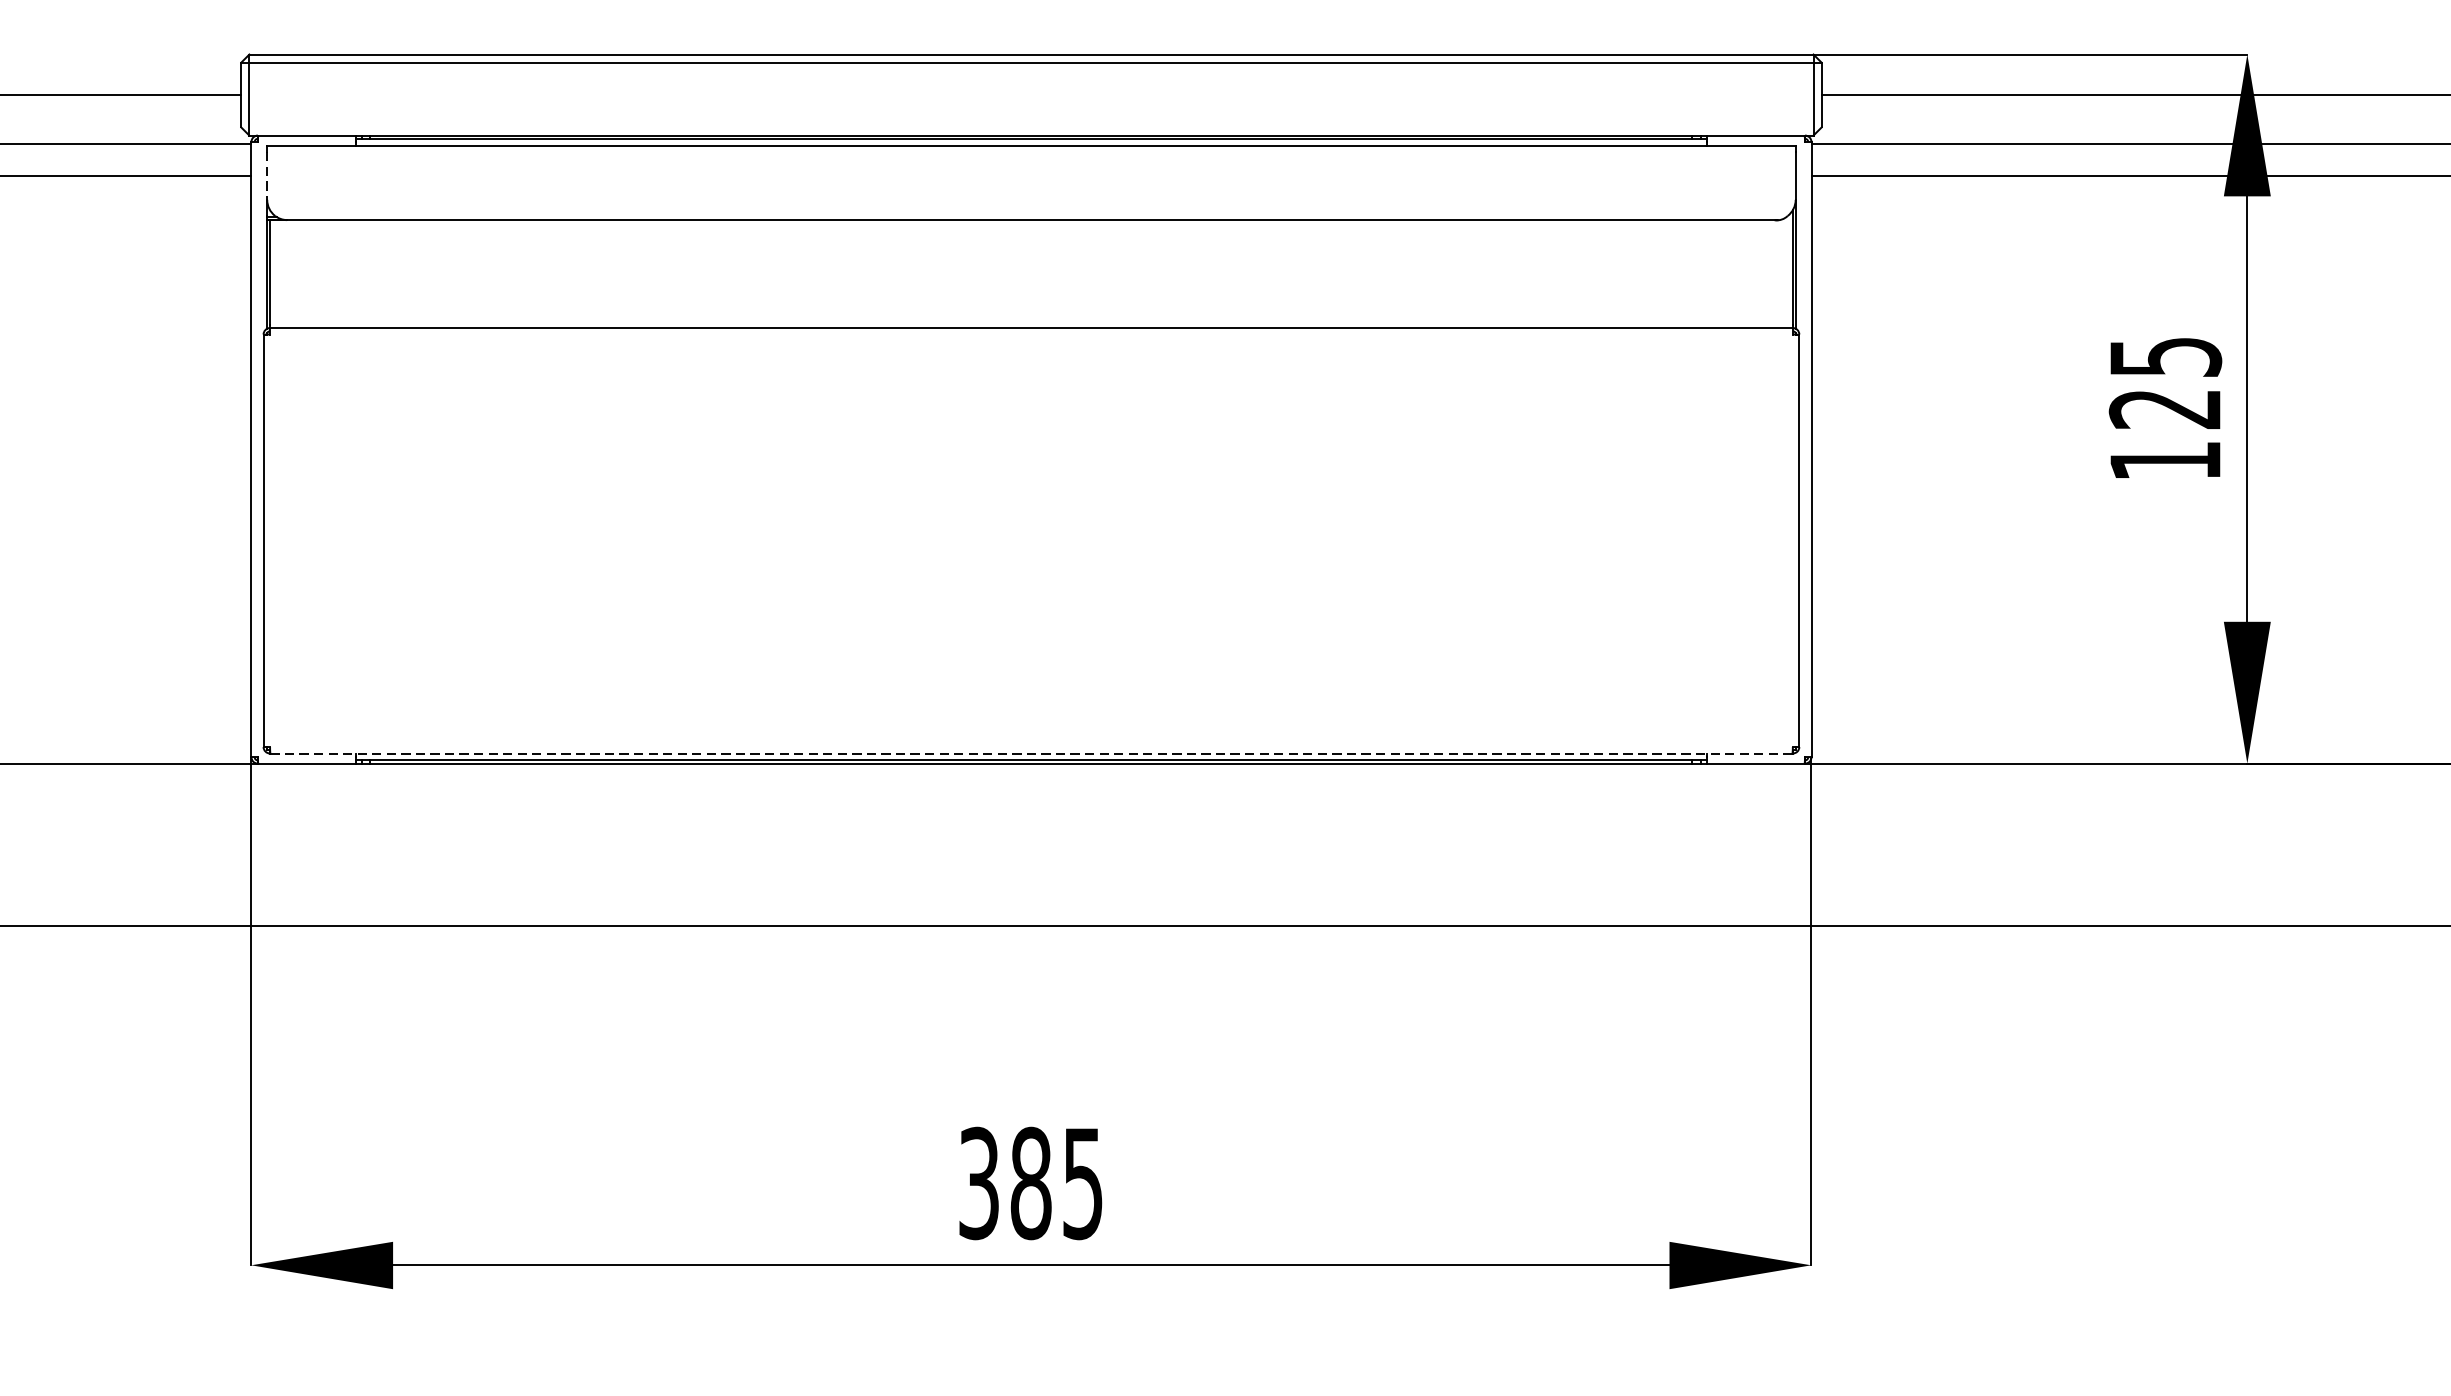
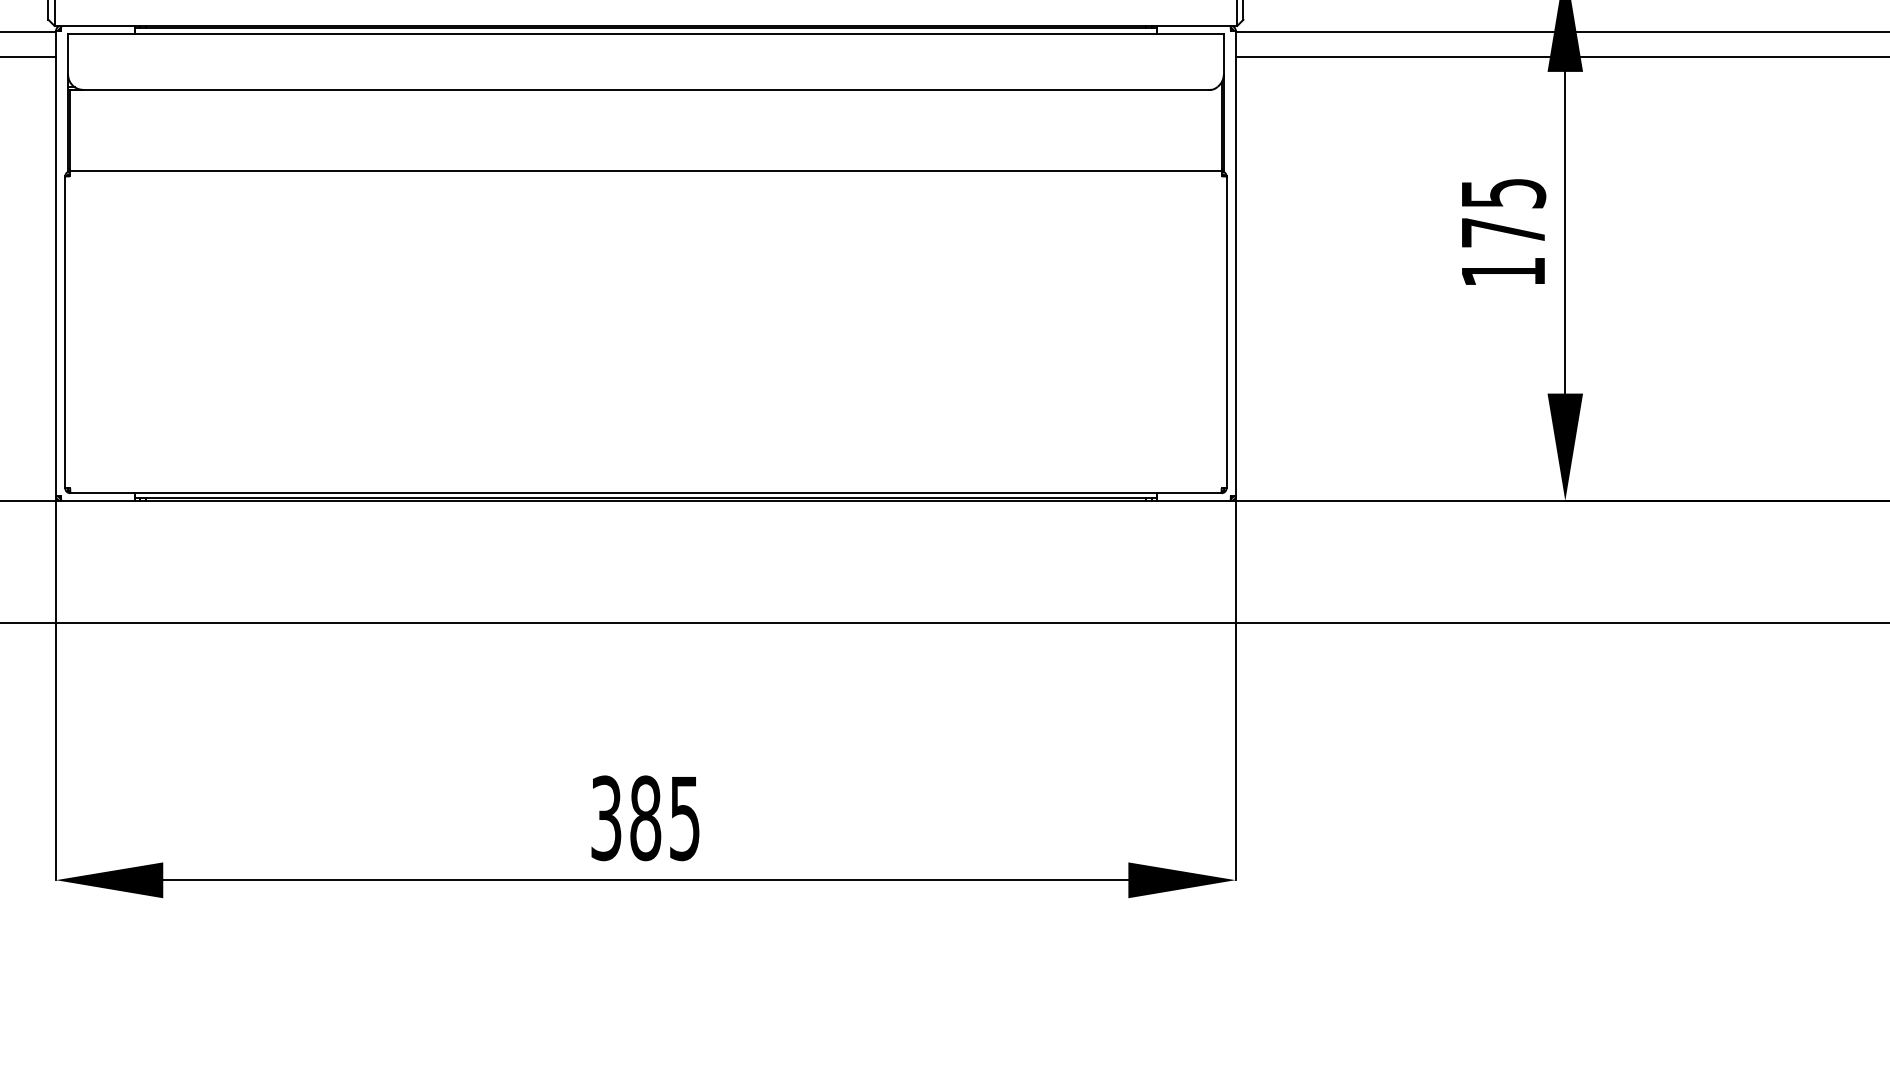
line: (267, 177) -> (68, 57), dashed -> solid
text: (2164, 408) -> (1502, 232), 125 -> 175
line: (1030, 753) -> (645, 493), dashed -> solid

